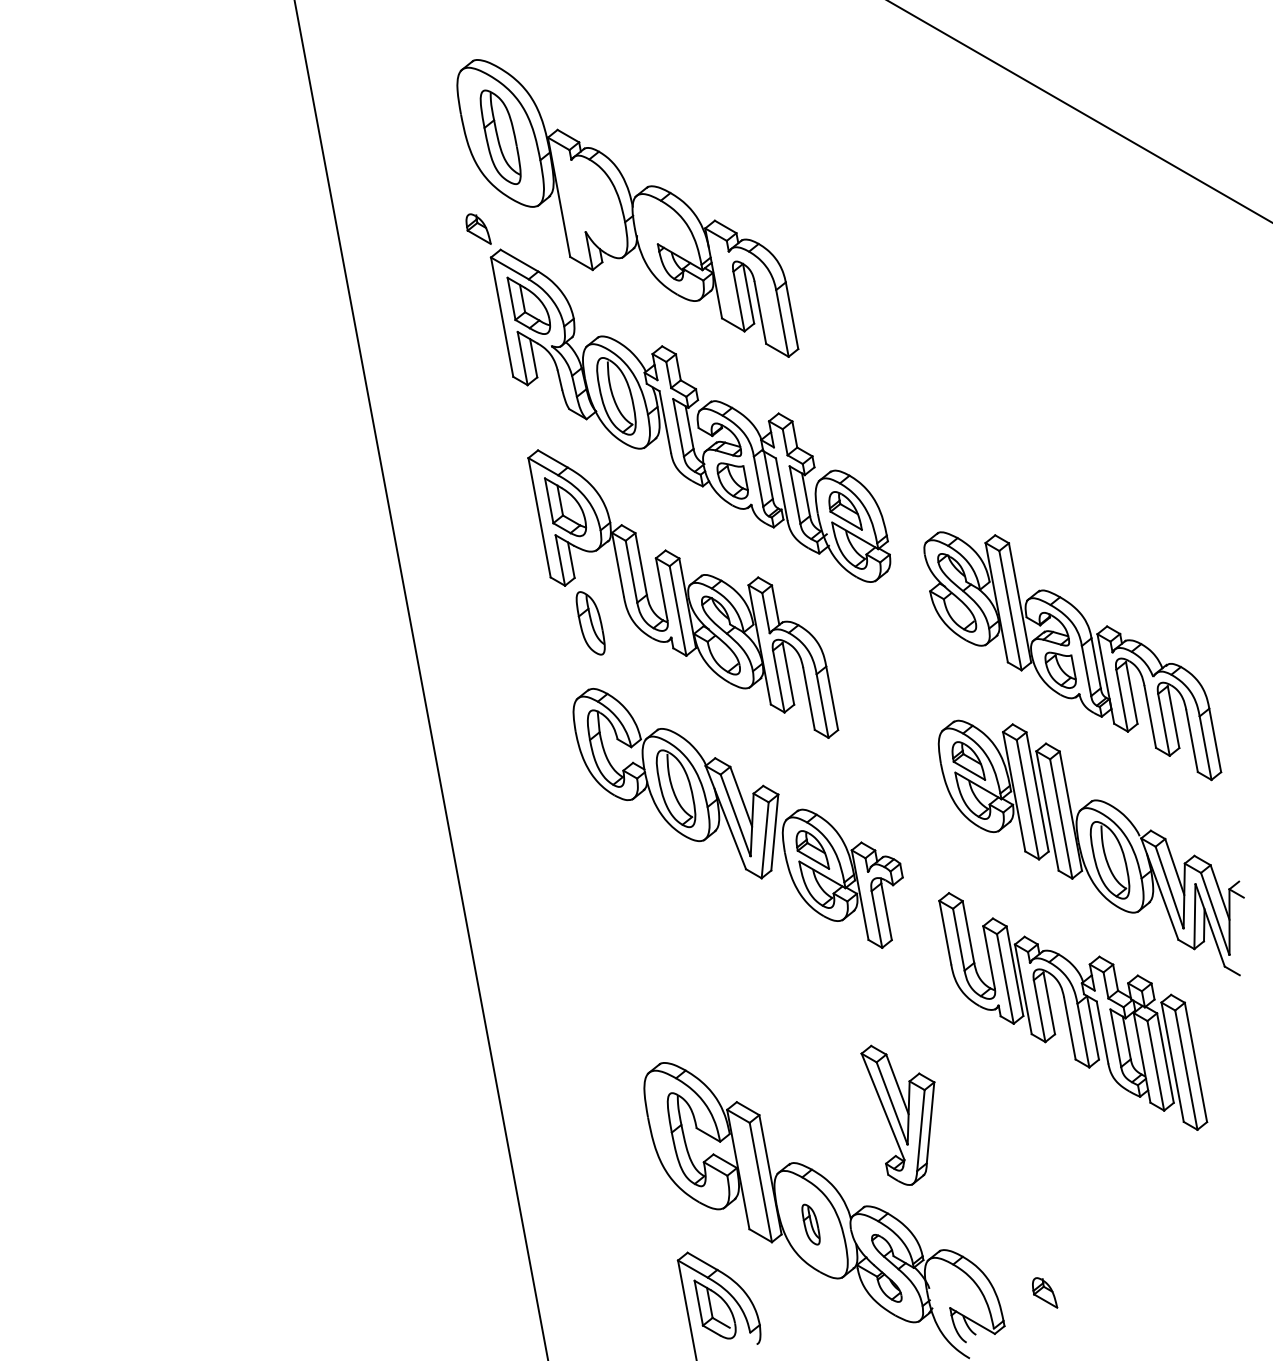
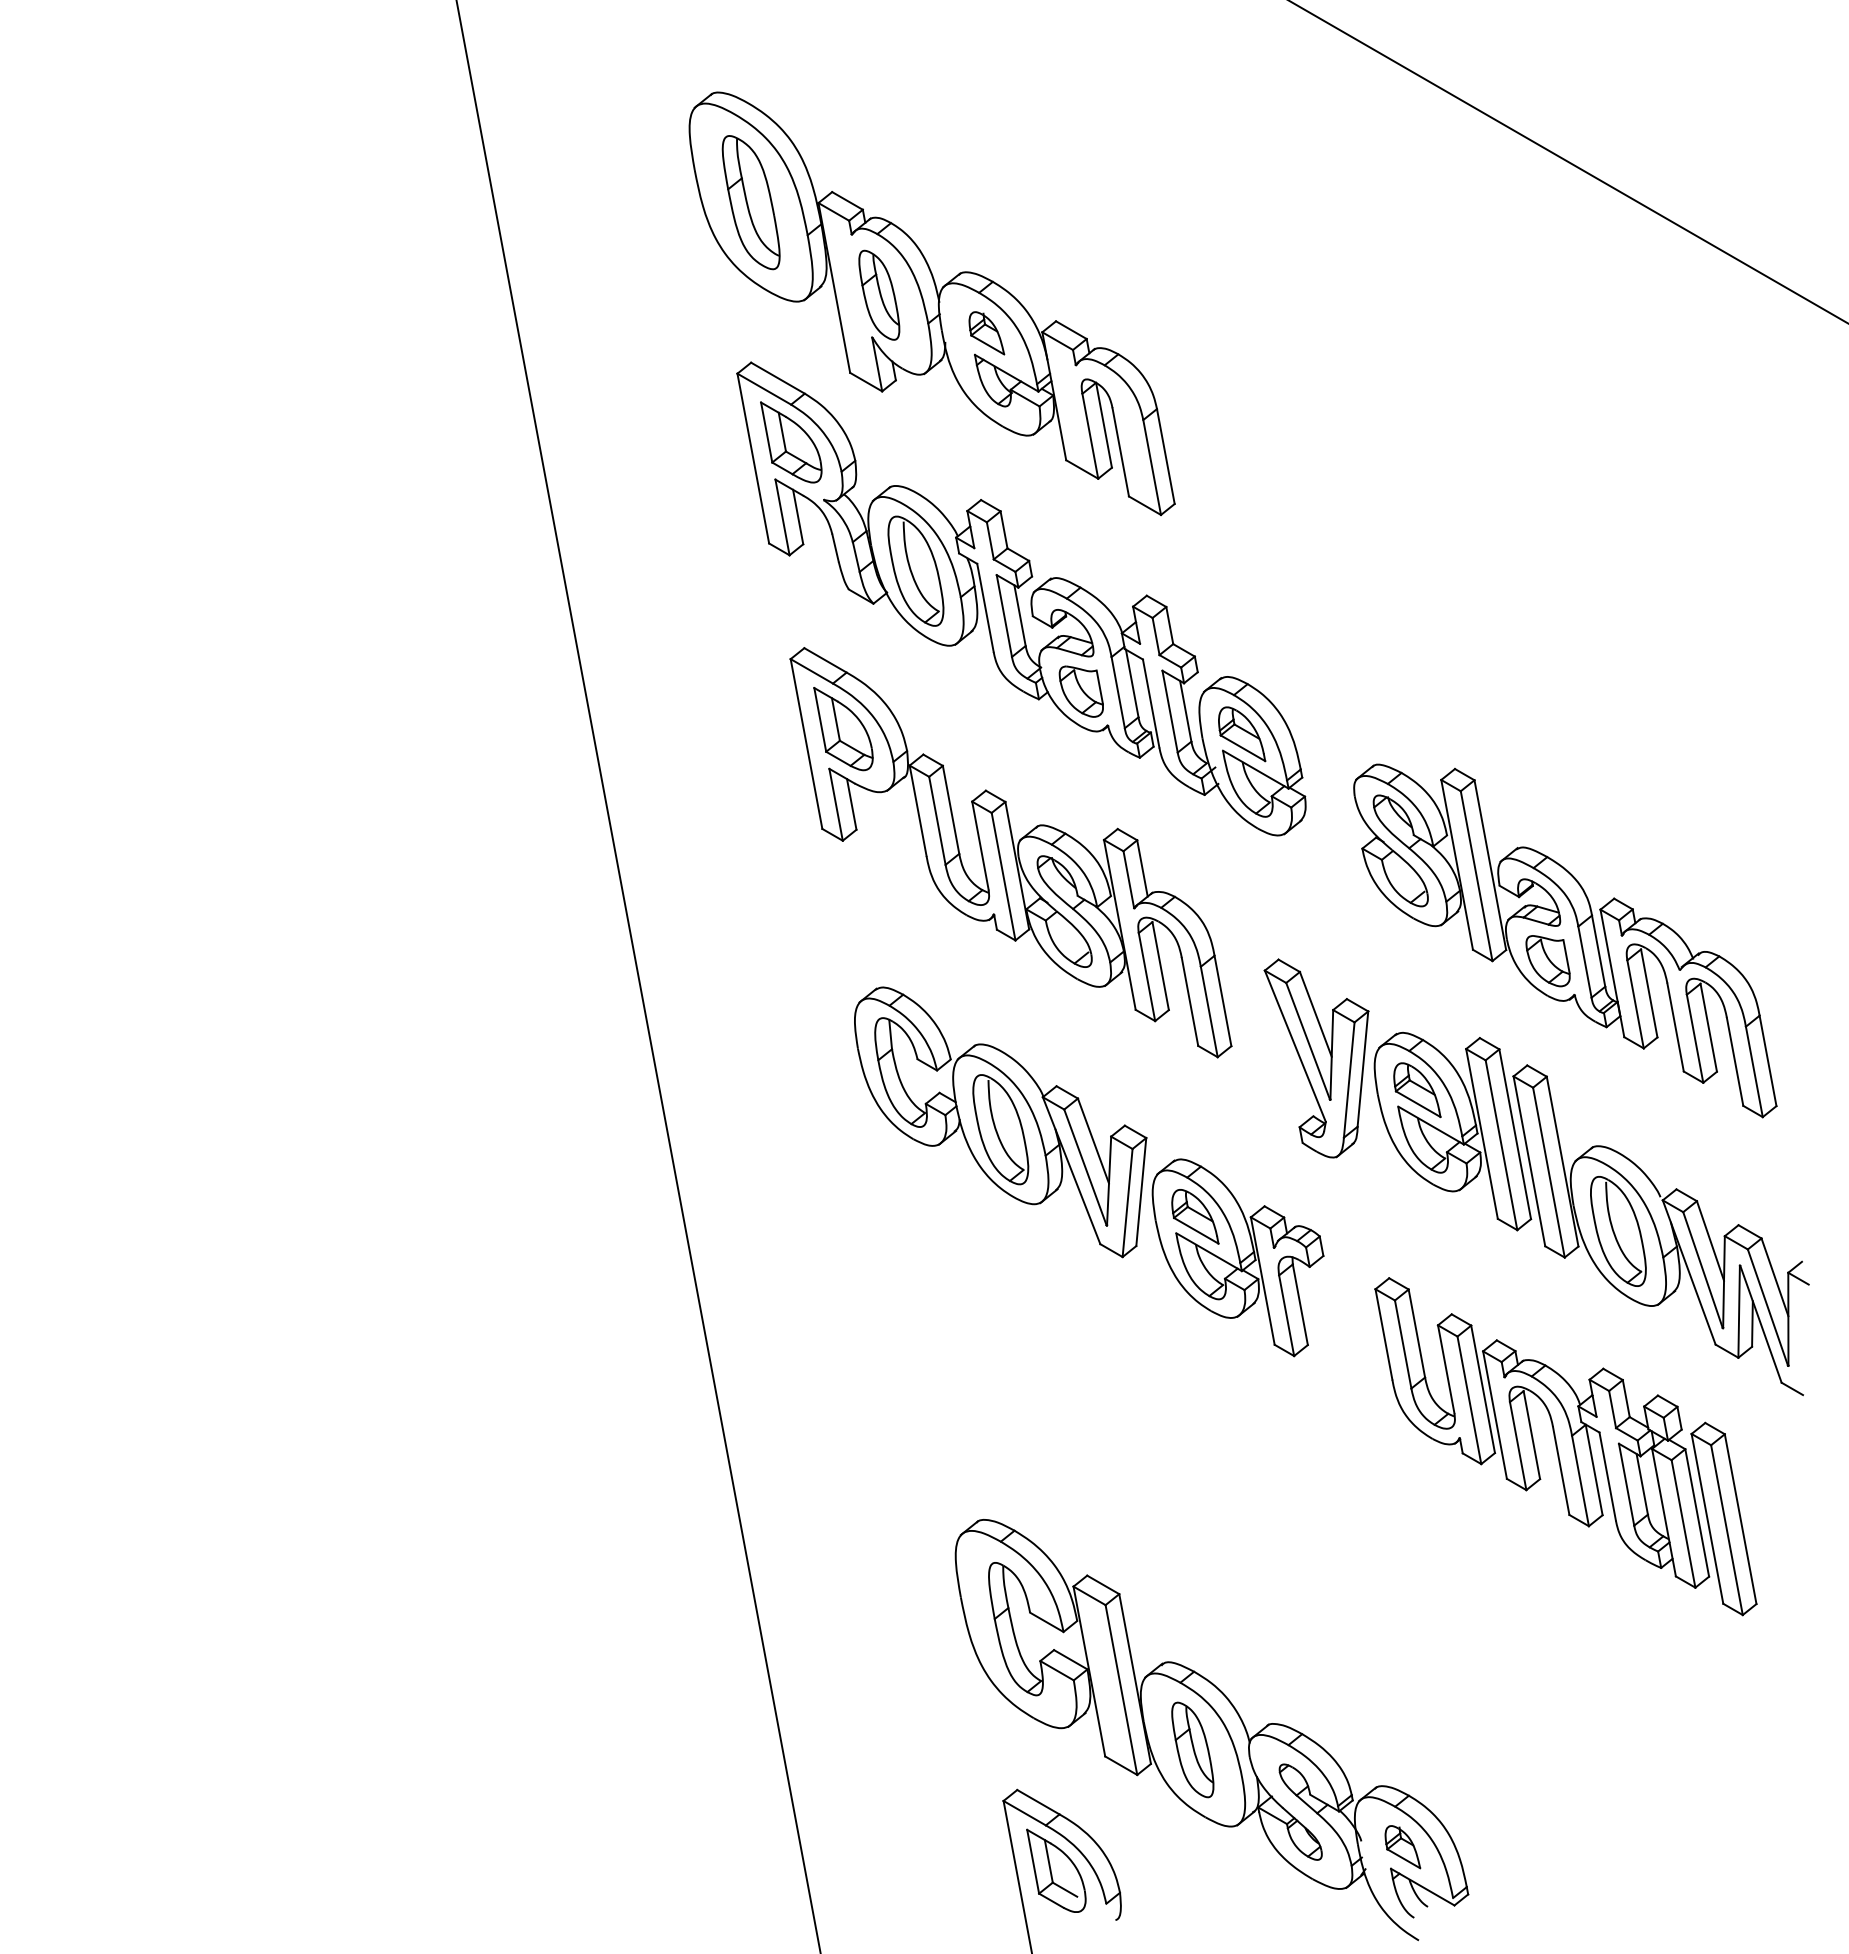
part: (478, 229) -> (986, 333), moved
part: (590, 622) -> (879, 294), moved
part: (897, 1115) -> (1316, 1058), moved
part: (810, 1224) -> (1192, 1749), size x1.67
part: (1044, 1293) -> (1402, 1847), moved

